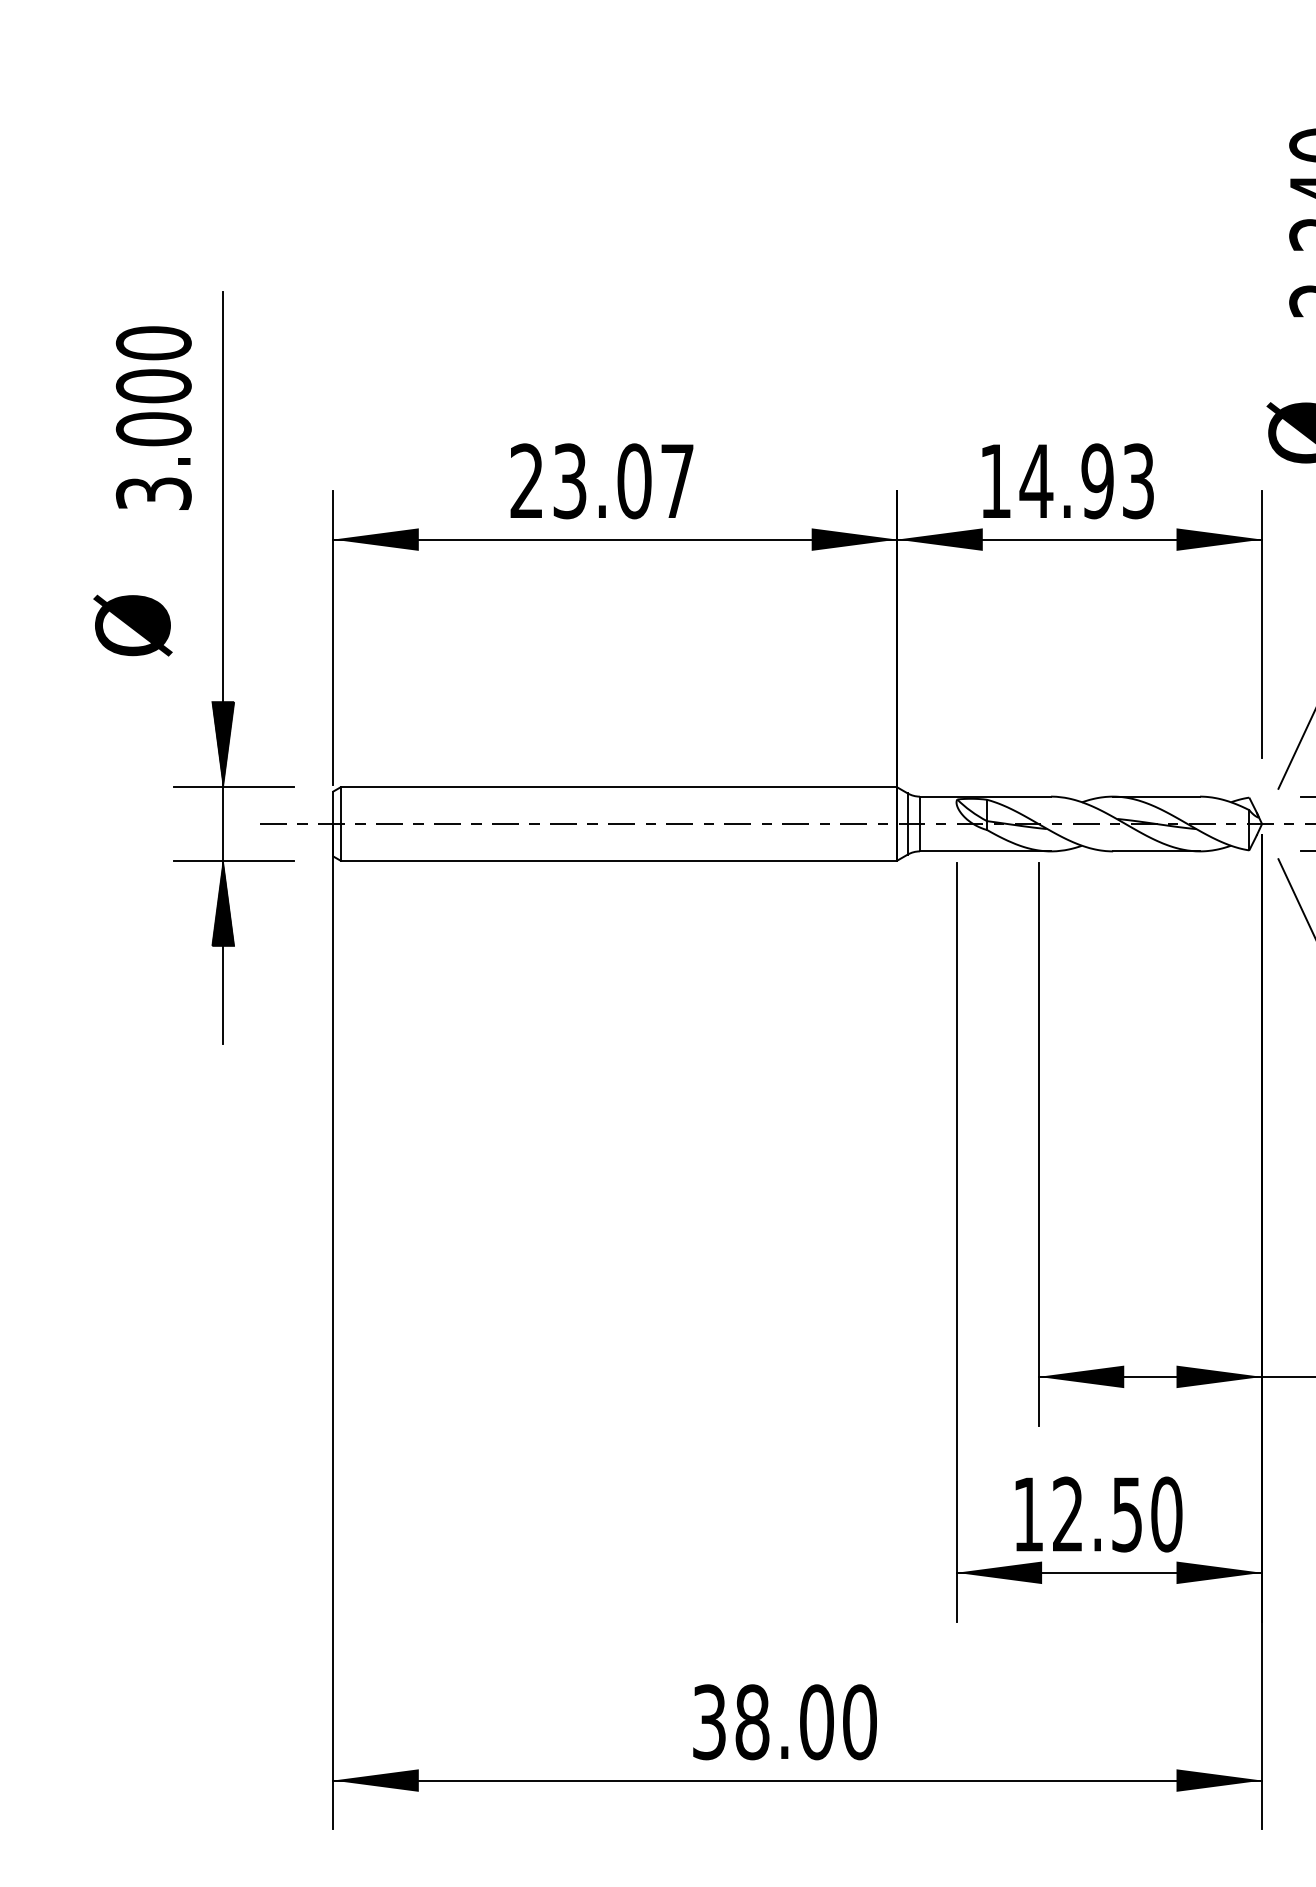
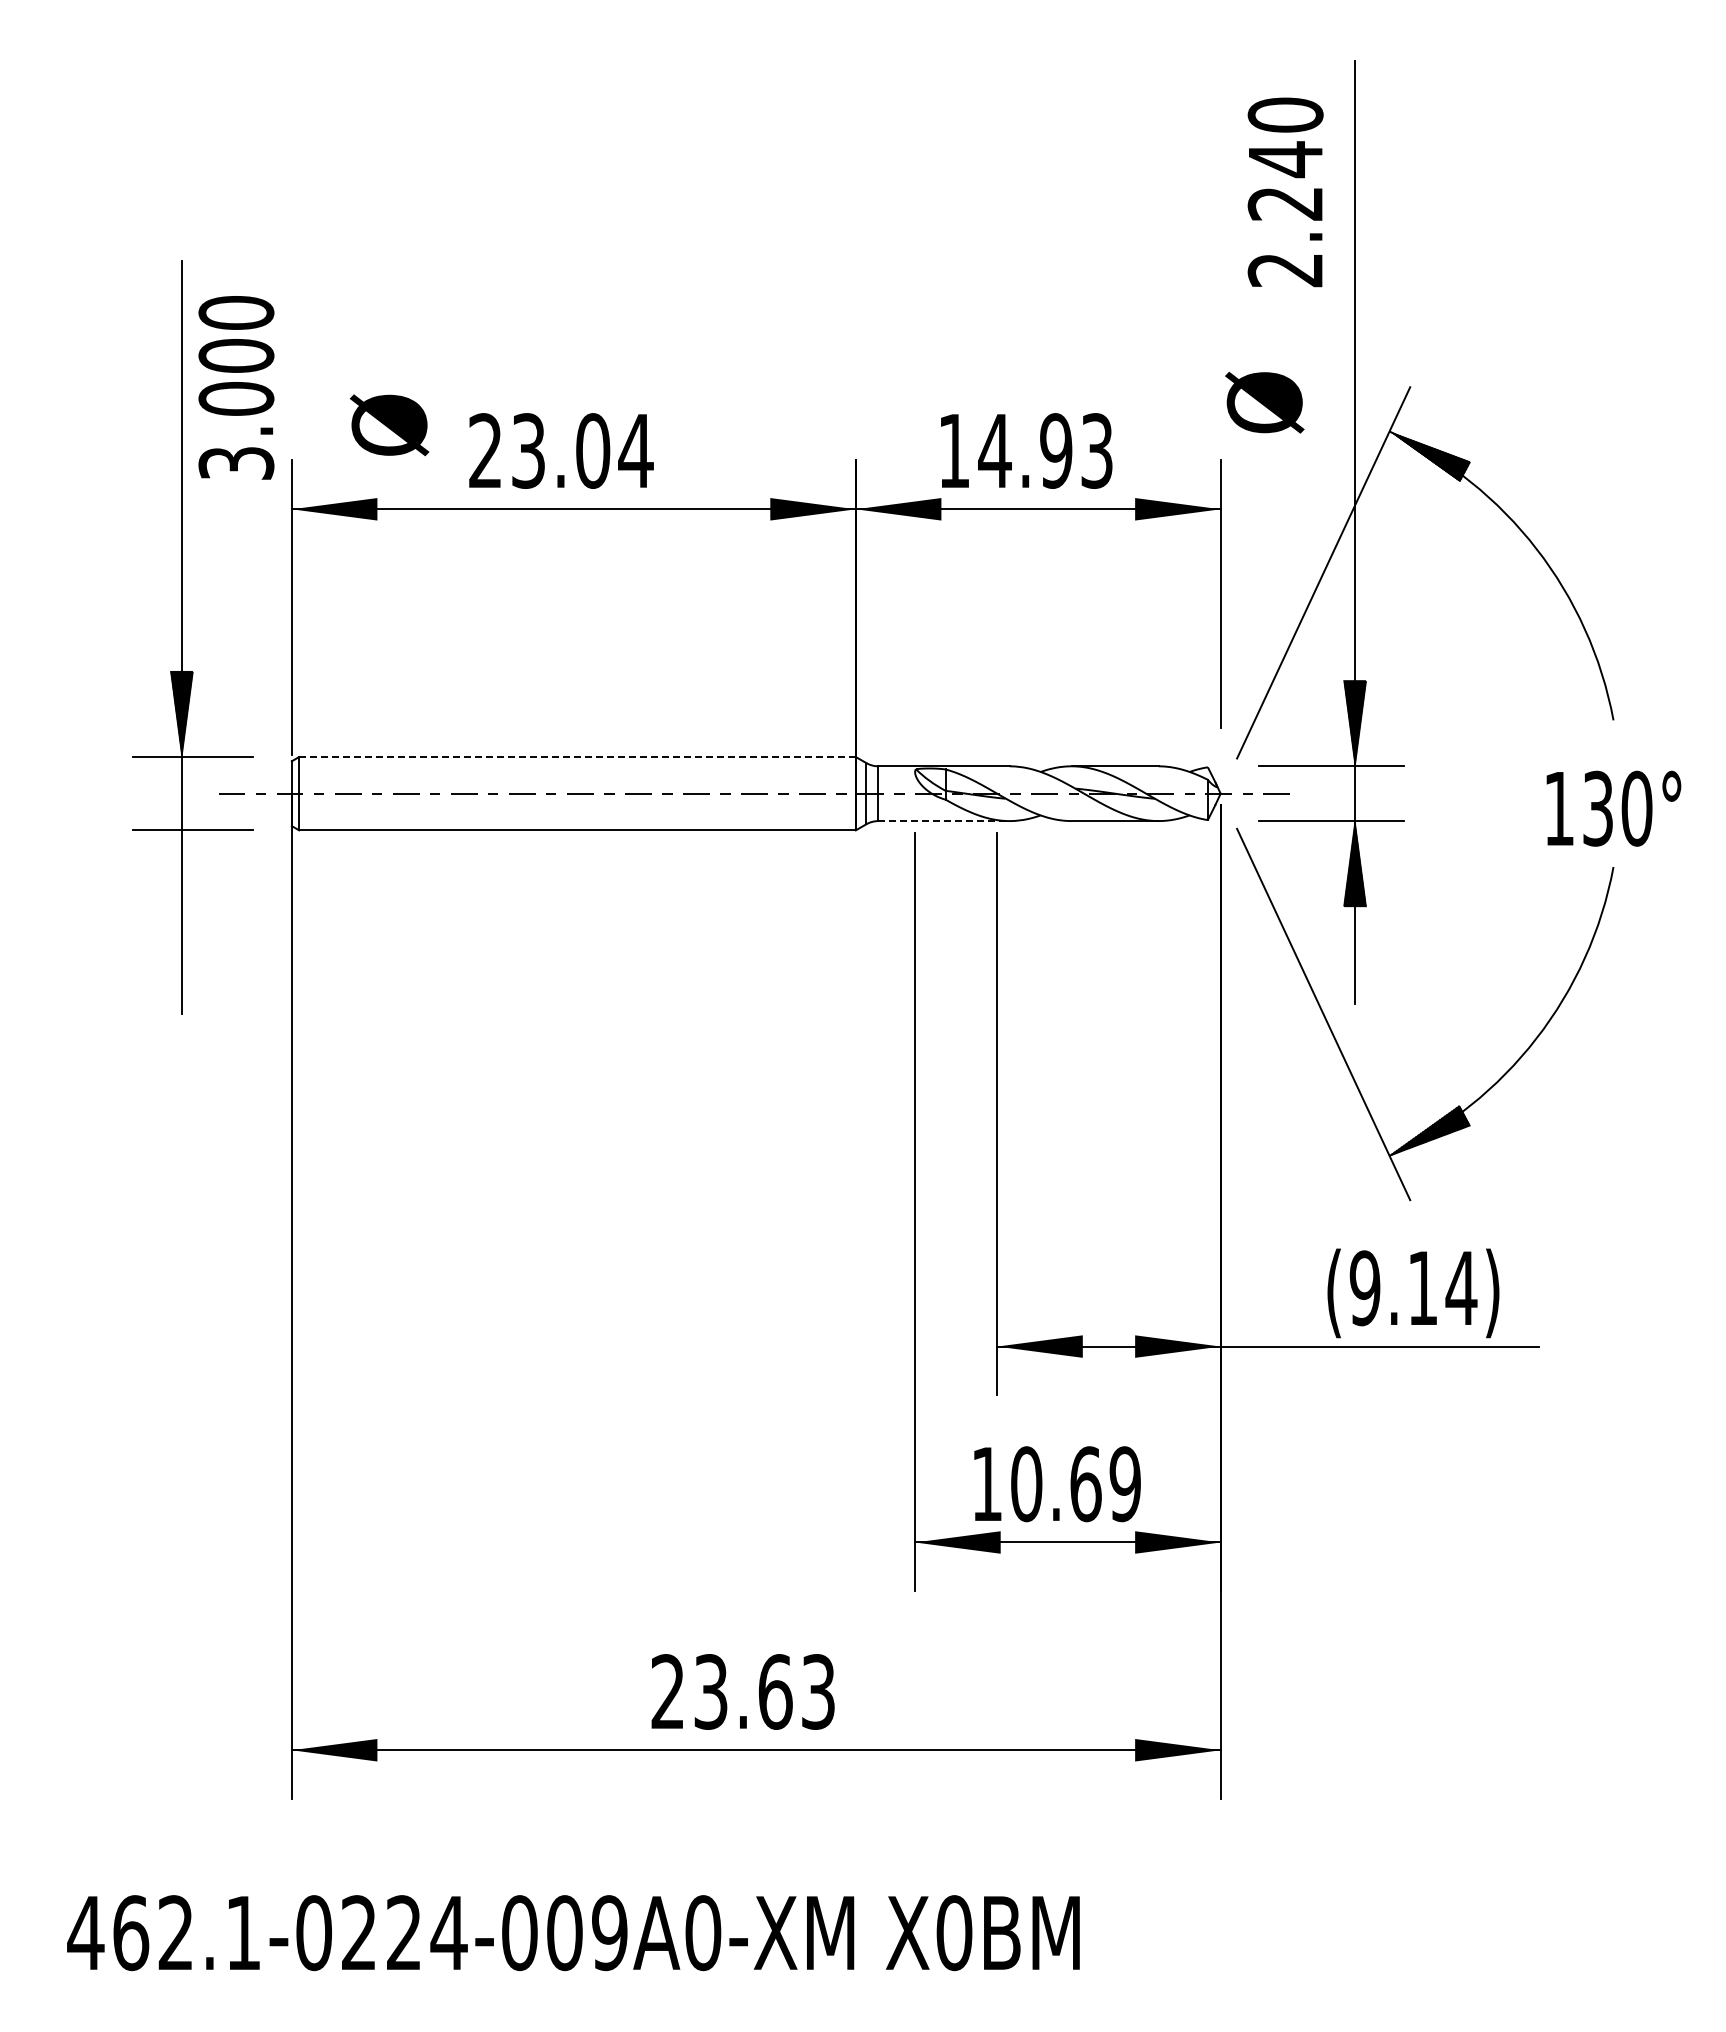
text: (153, 417) -> (236, 387), moved
text: (676, 480) -> (635, 450), 23.07 -> 23.04
text: (132, 625) -> (389, 425), moved
line: (618, 787) -> (577, 757), solid -> dashed
line: (985, 851) -> (944, 821), solid -> dashed
hatch: (222, 902) -> (181, 872), removed
text: (1117, 1514) -> (1076, 1484), 12.50 -> 10.69
text: (784, 1721) -> (743, 1691), 38.00 -> 23.63

